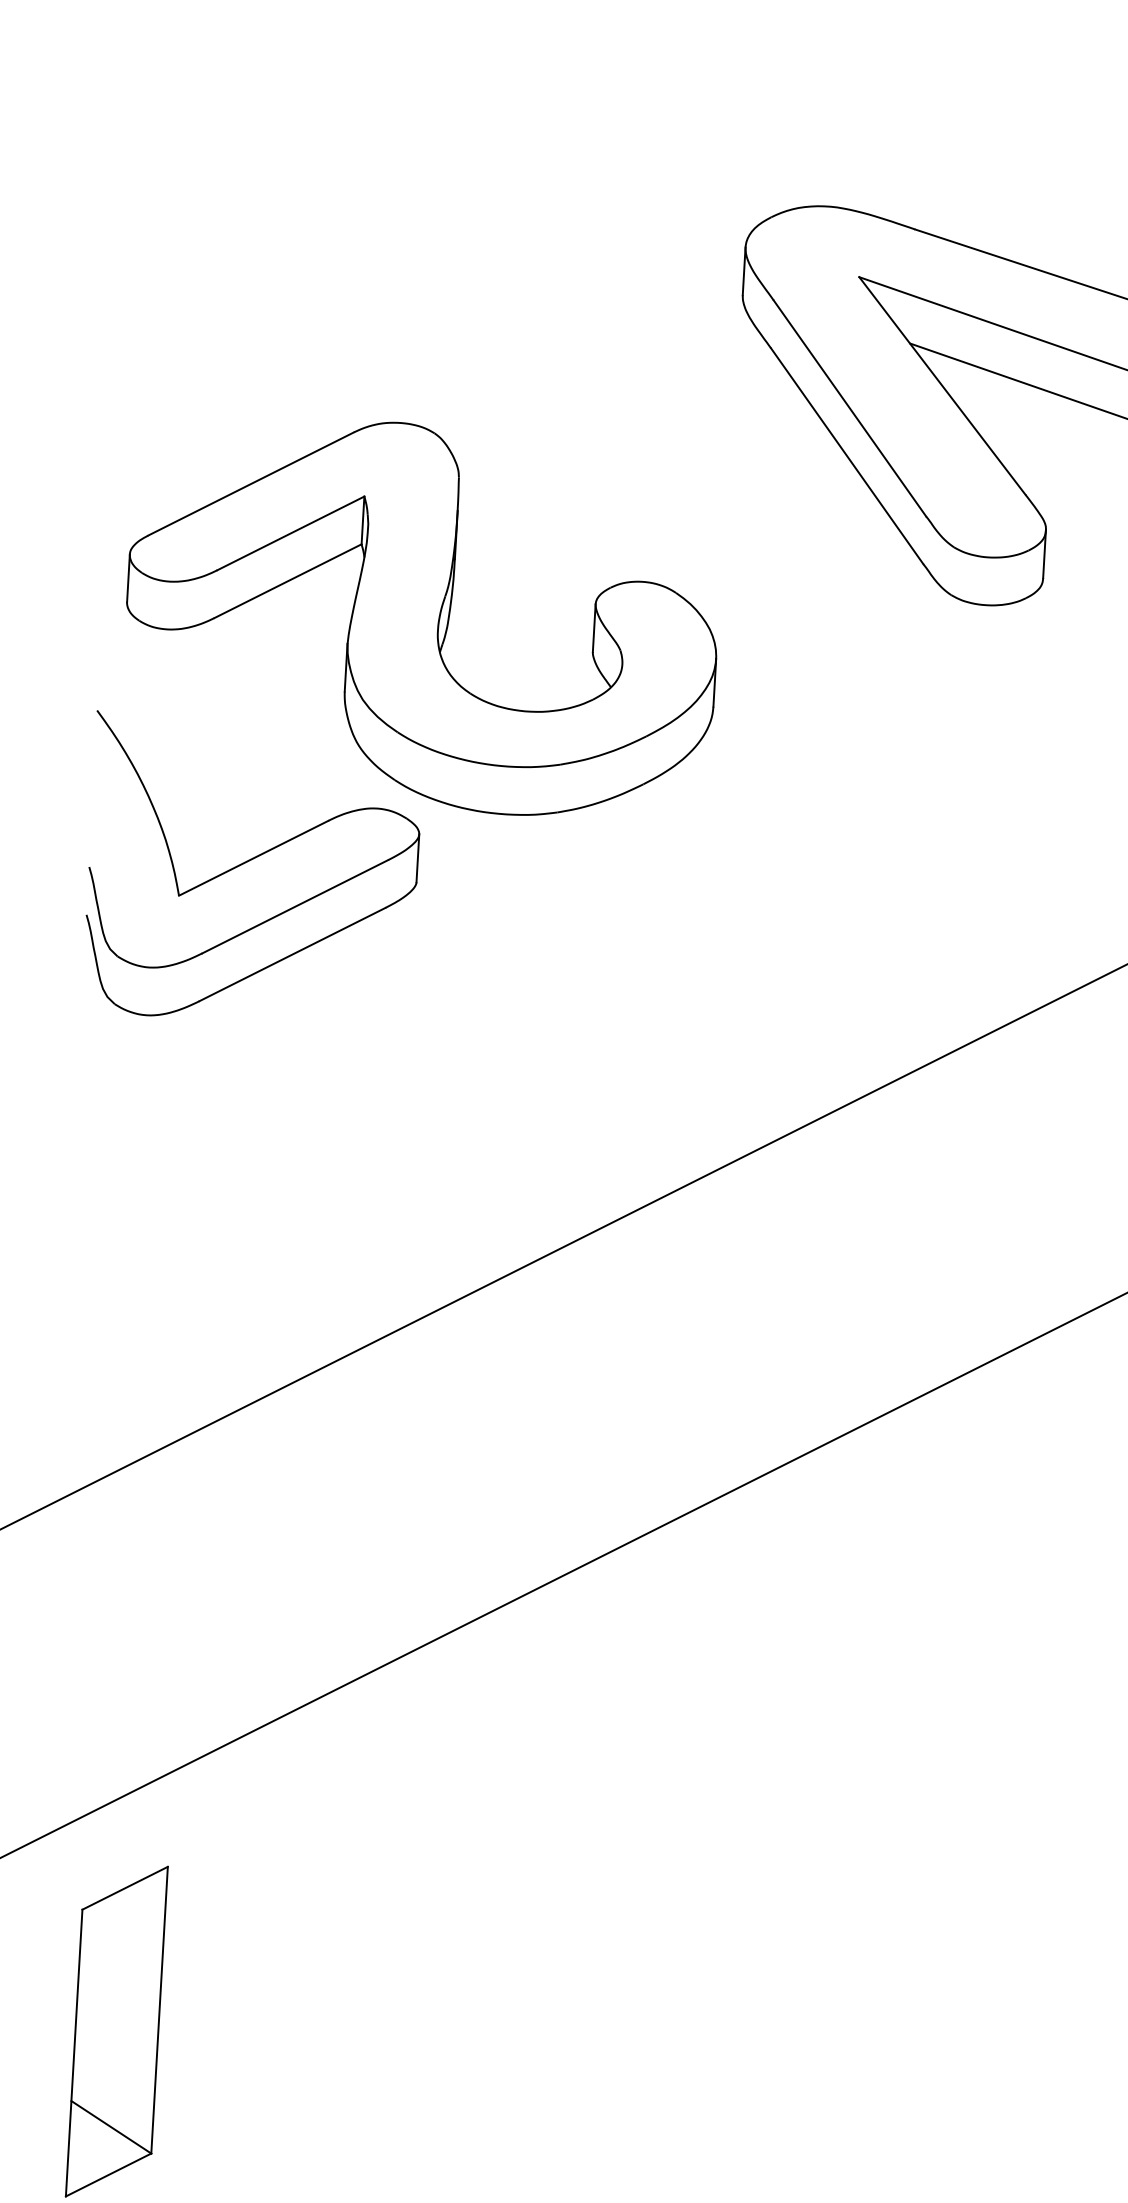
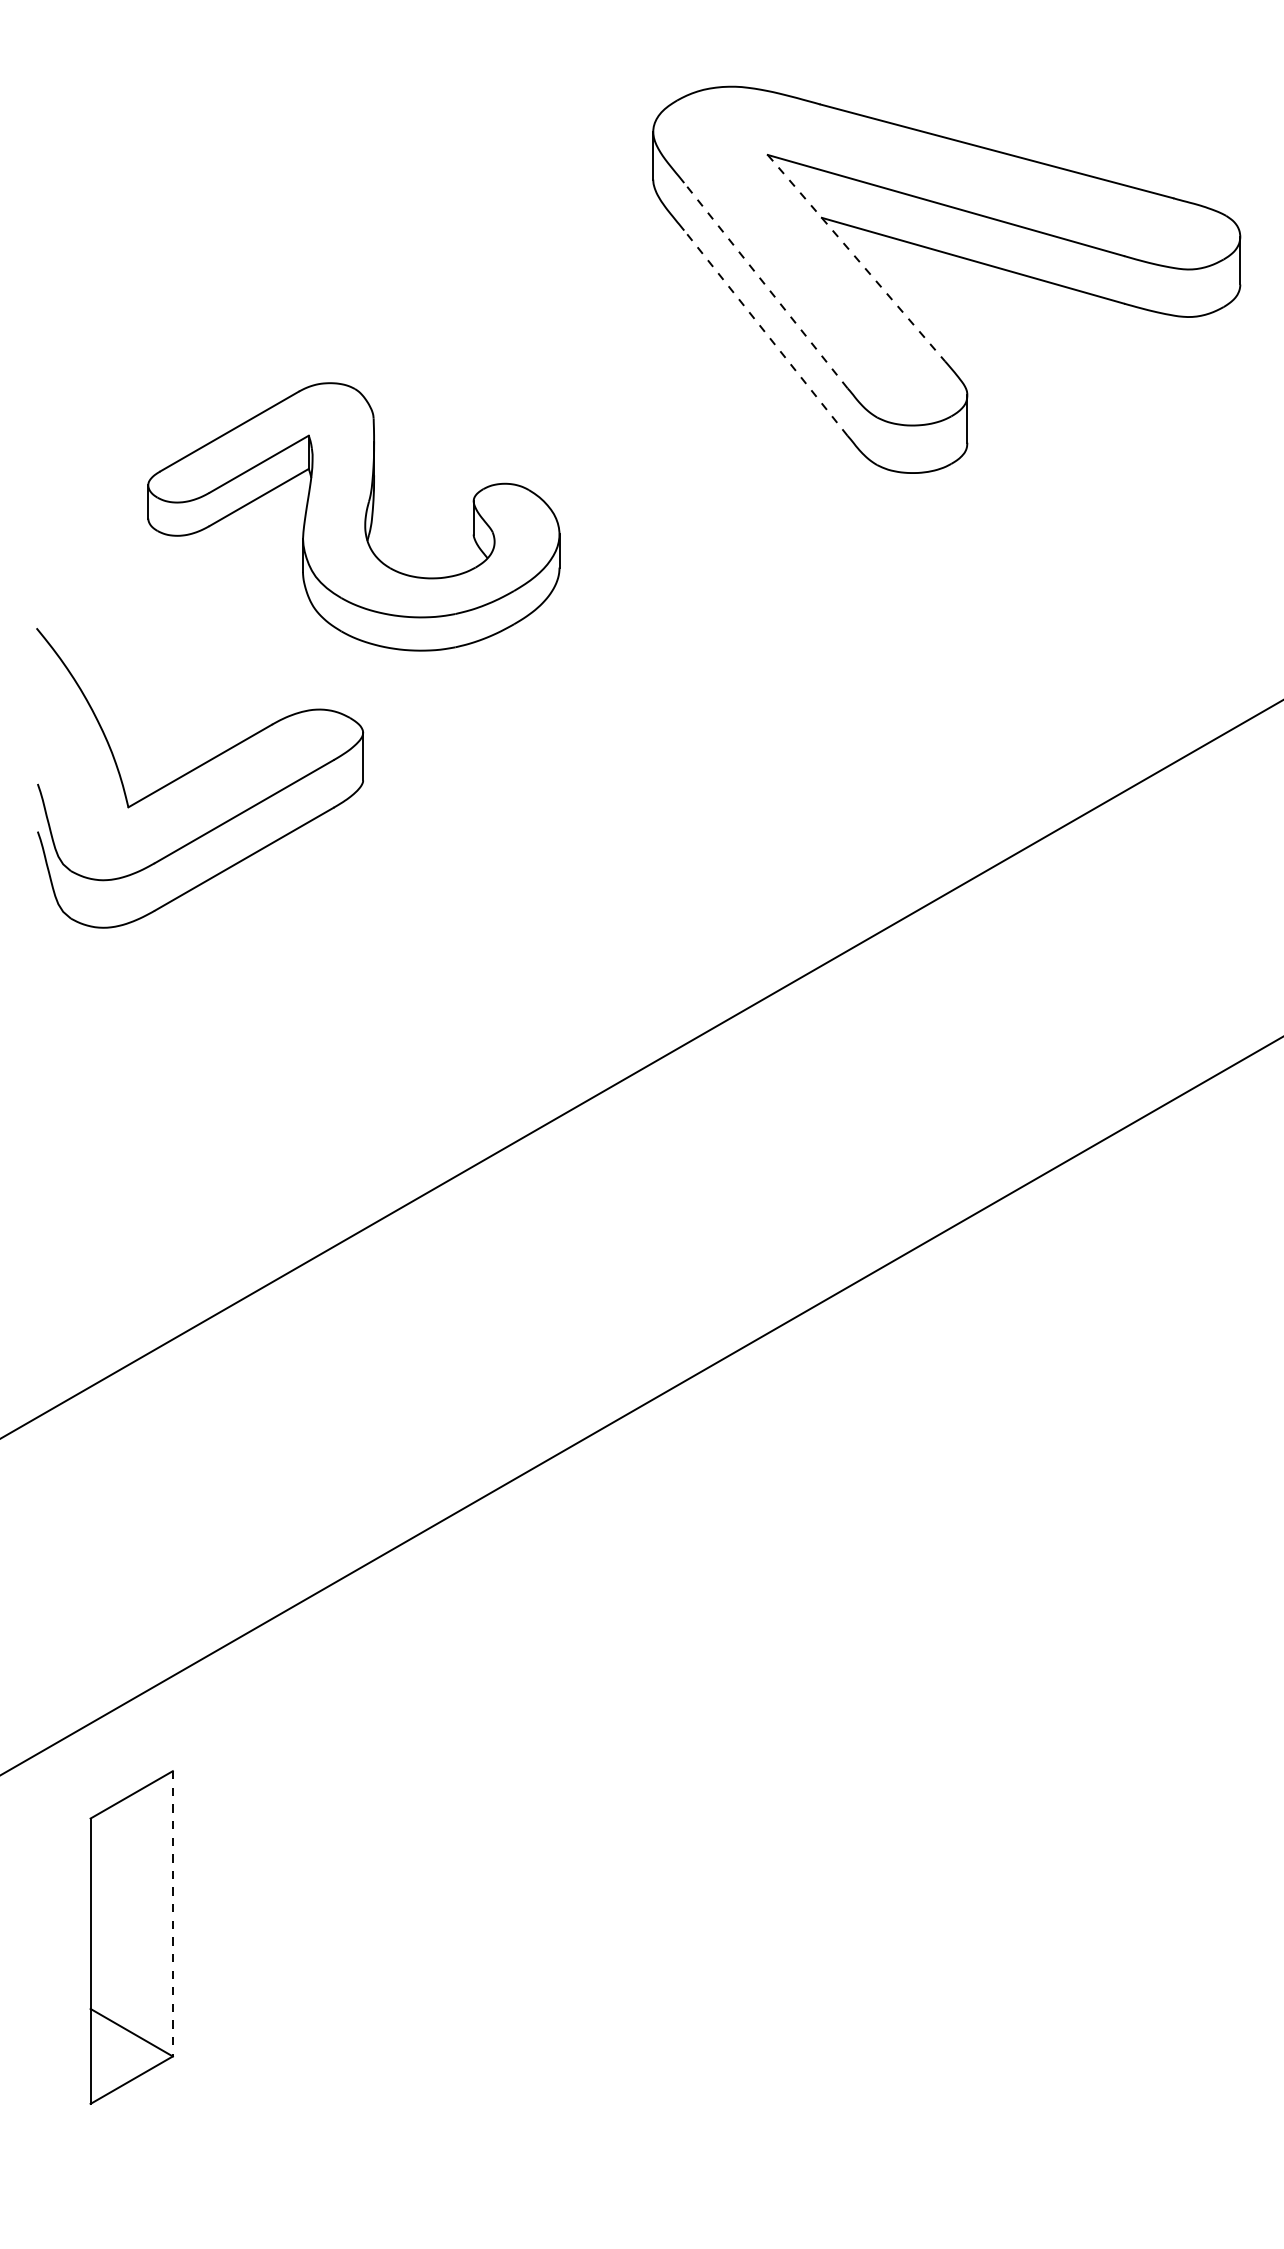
line: (942, 386) -> (856, 258), solid -> dashed
line: (849, 408) -> (765, 285), solid -> dashed
line: (846, 455) -> (765, 332), solid -> dashed
part: (422, 616) -> (353, 516), size x0.7
line: (159, 2009) -> (172, 1913), solid -> dashed

